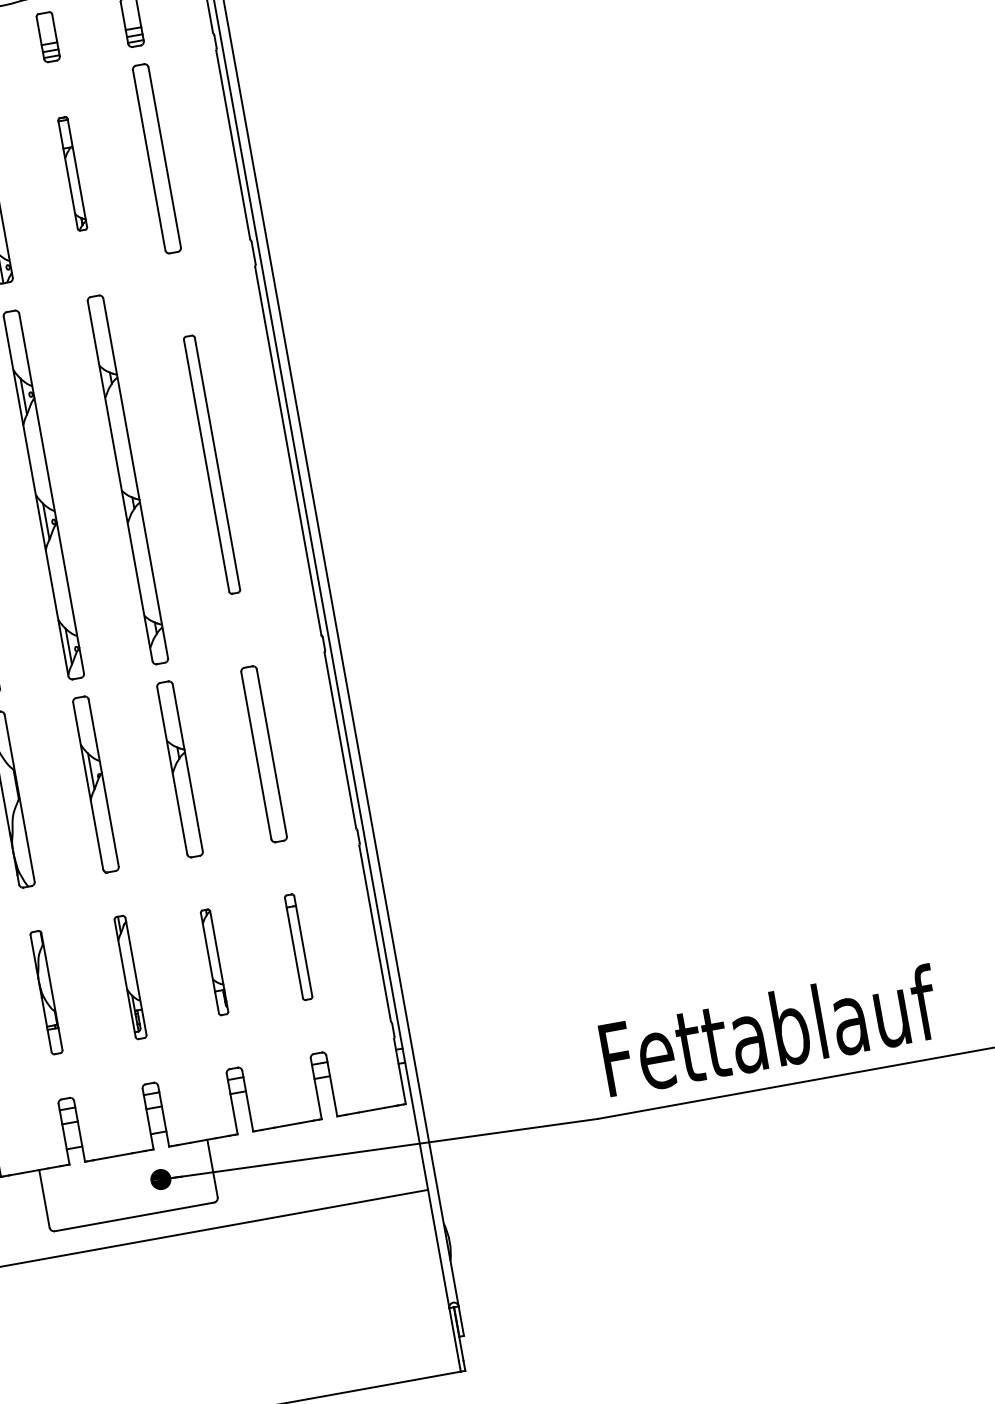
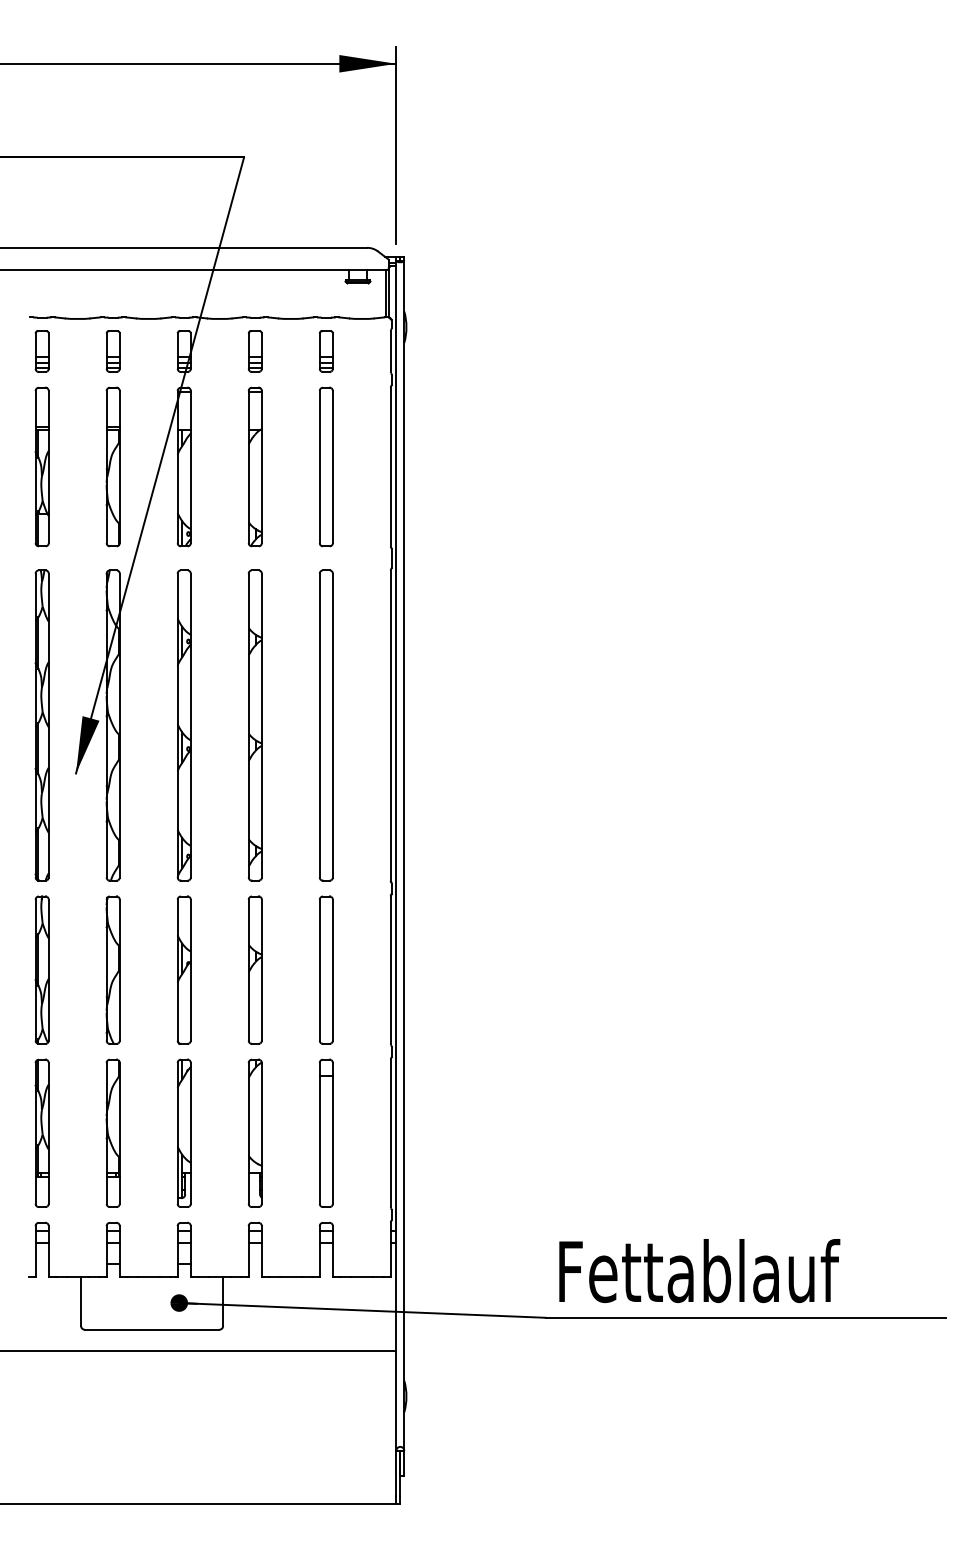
part: (71, 173) -> (254, 466), size x1.67
part: (212, 464) -> (326, 725), size x1.43
part: (297, 946) -> (325, 1132), size x1.67
part: (213, 961) -> (254, 1132), size x1.67
part: (129, 976) -> (183, 1132), size x1.43
part: (45, 991) -> (112, 1132), size x1.43

